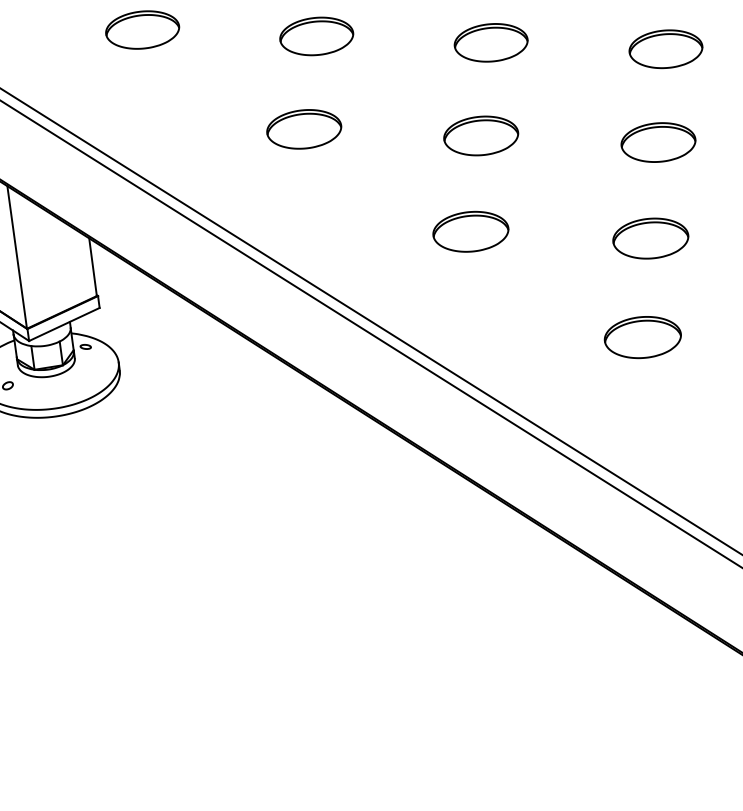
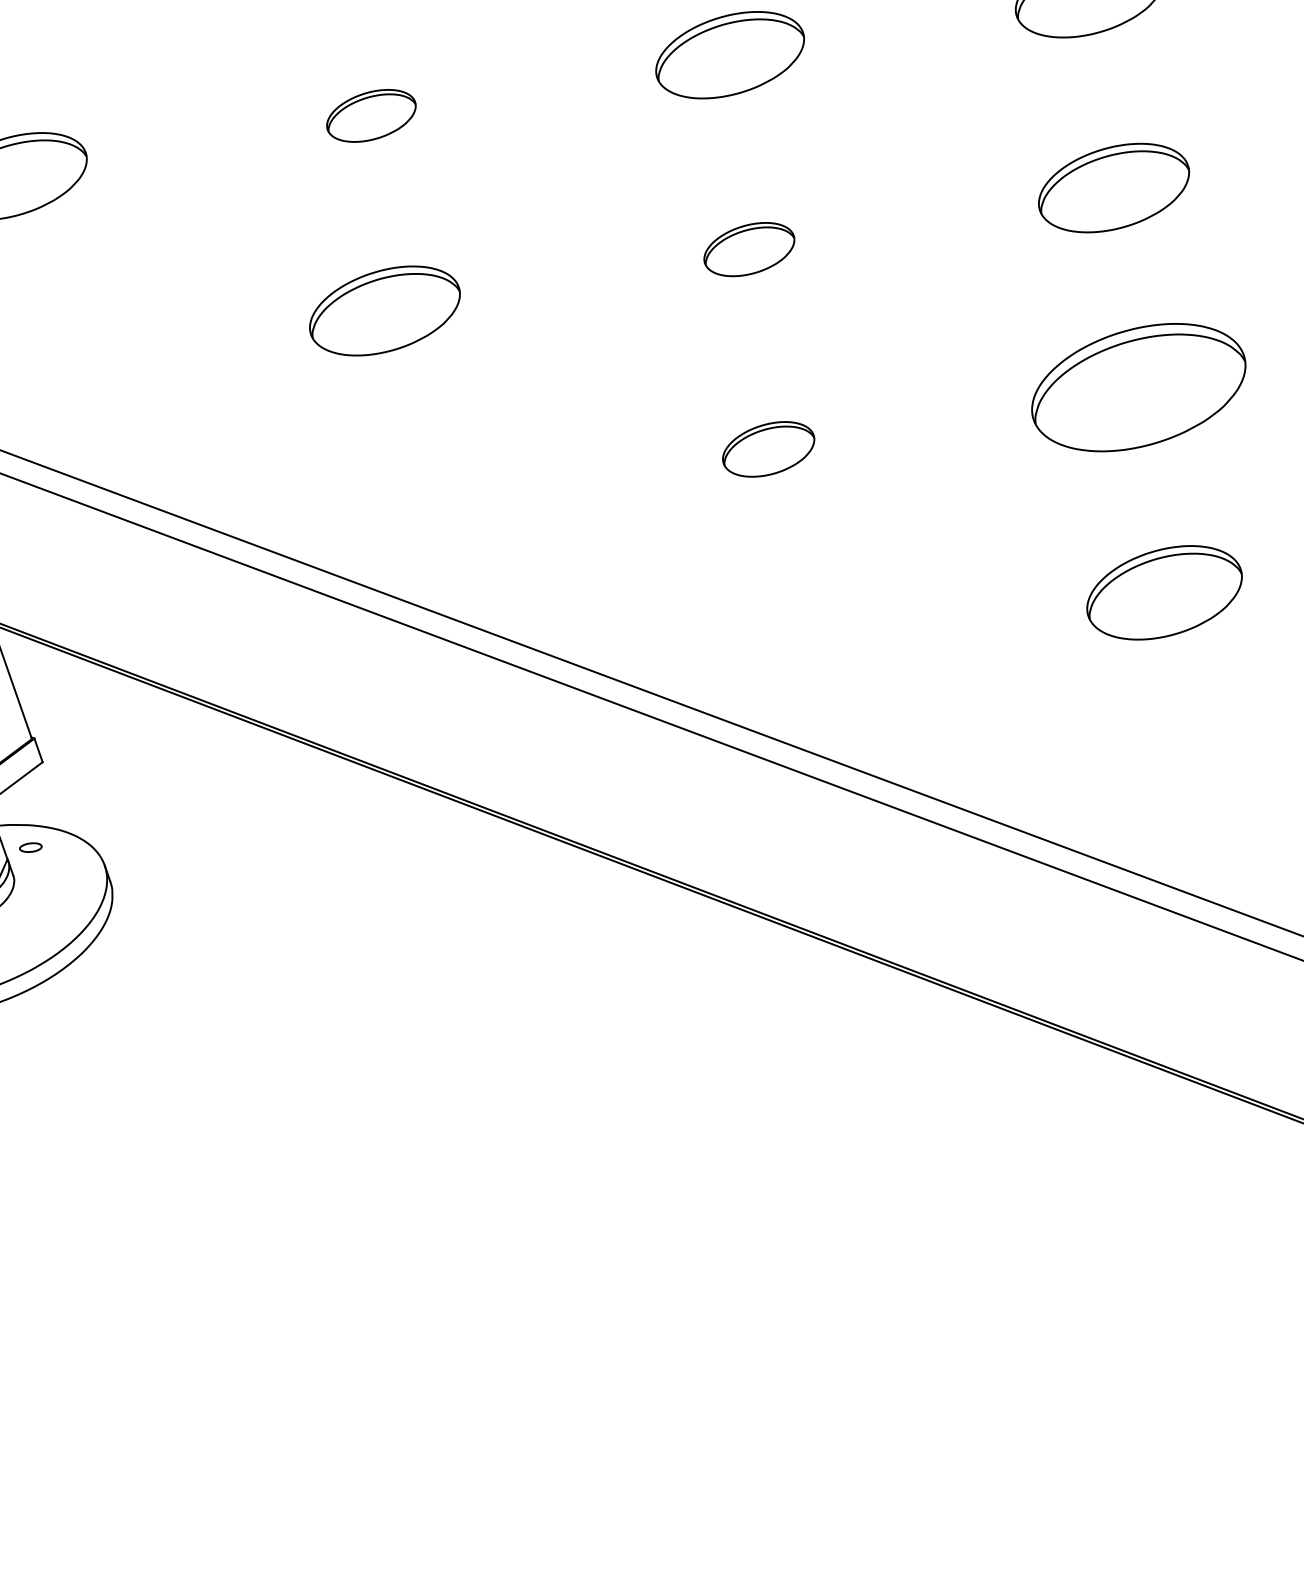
part: (316, 36) -> (370, 116), size x0.6
part: (481, 135) -> (749, 248), size x0.6
part: (470, 231) -> (767, 449), size x0.6
part: (650, 238) -> (1138, 387), size x1.4

